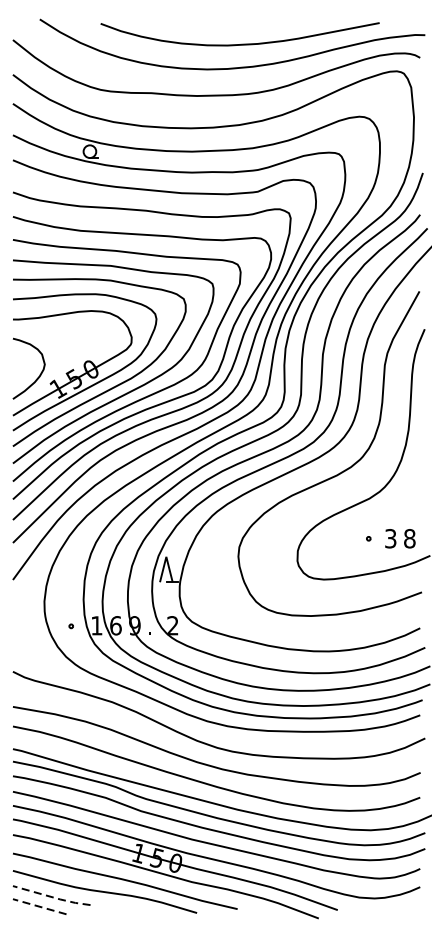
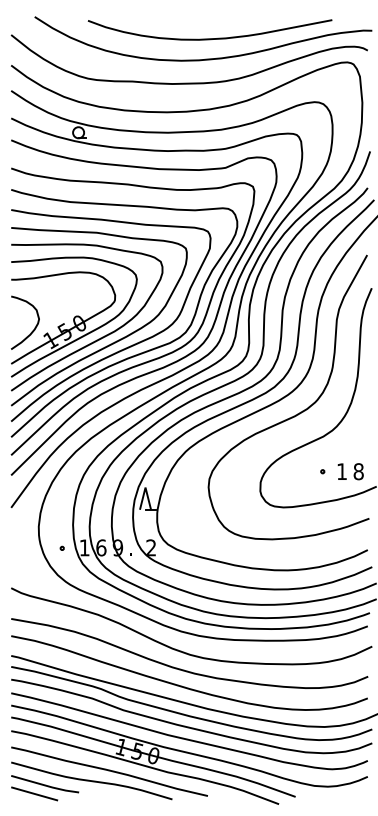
text: (390, 538) -> (341, 471), 3 -> 1
line: (52, 897) -> (45, 785), dashed -> solid
line: (39, 906) -> (34, 793), dashed -> solid

